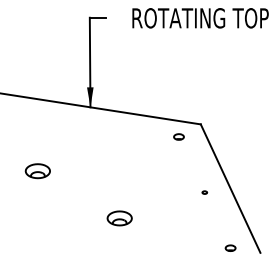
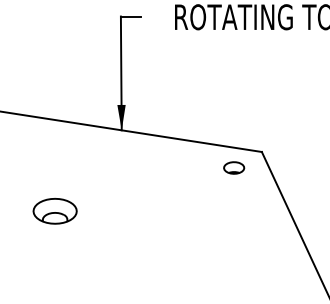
part: (178, 136) -> (233, 167), size x1.6
part: (37, 171) -> (54, 211), size x1.4
part: (204, 192) -> (266, 238), removed
part: (119, 218) -> (158, 271), removed

